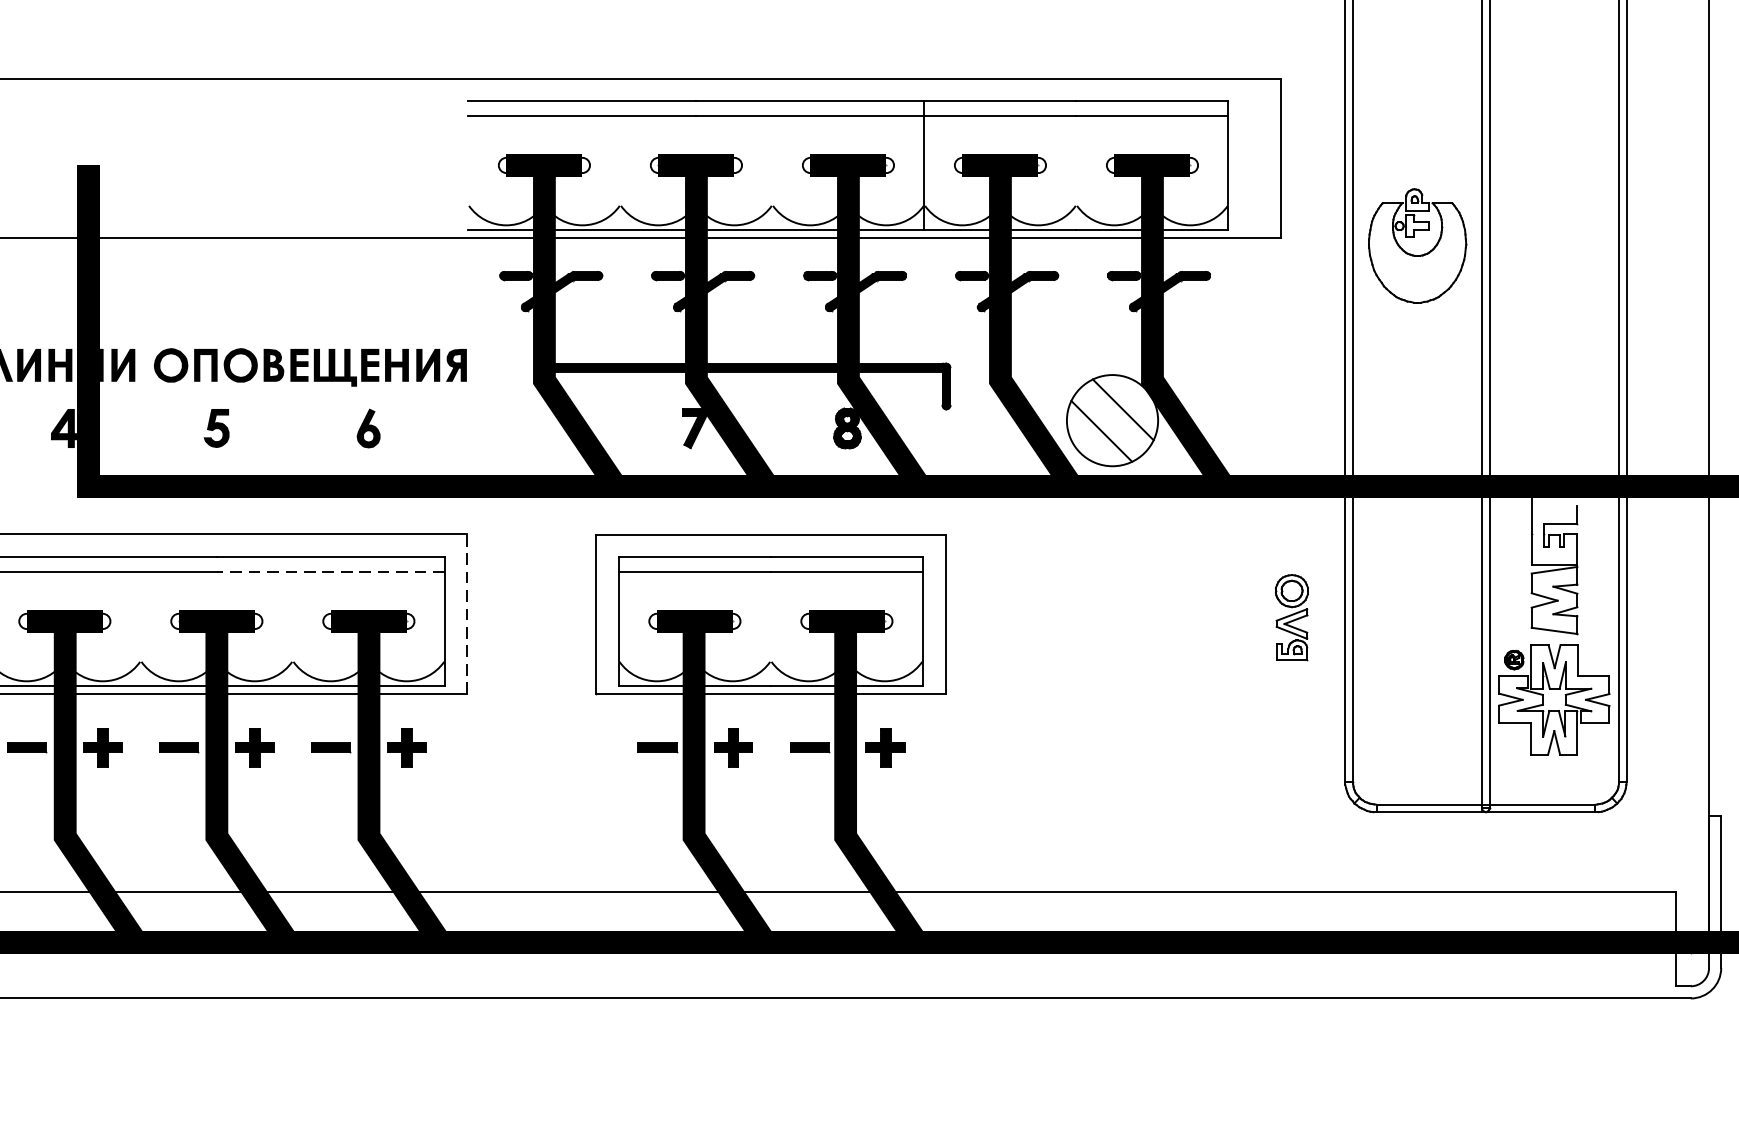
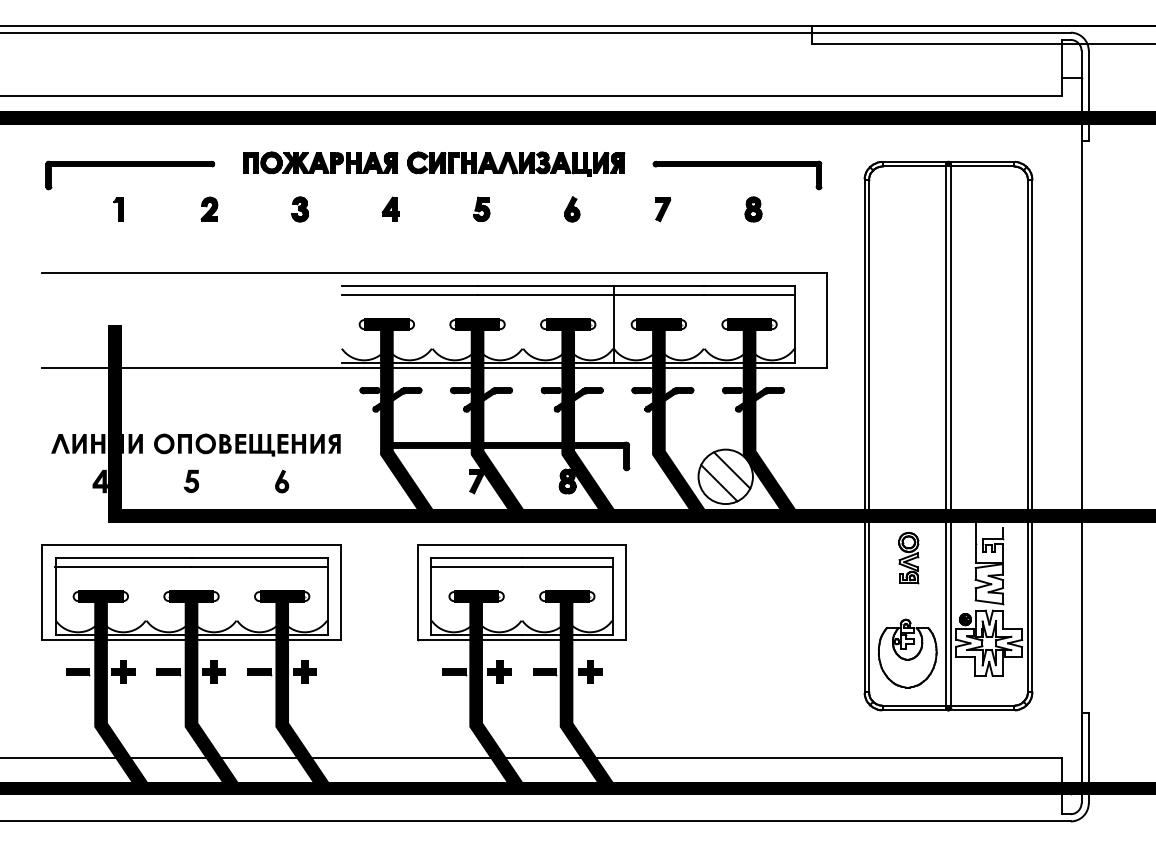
part: (1417, 245) -> (907, 653), moved
line: (330, 572) -> (259, 567), dashed -> solid
line: (466, 614) -> (340, 592), dashed -> solid
part: (1291, 617) -> (908, 558), moved

